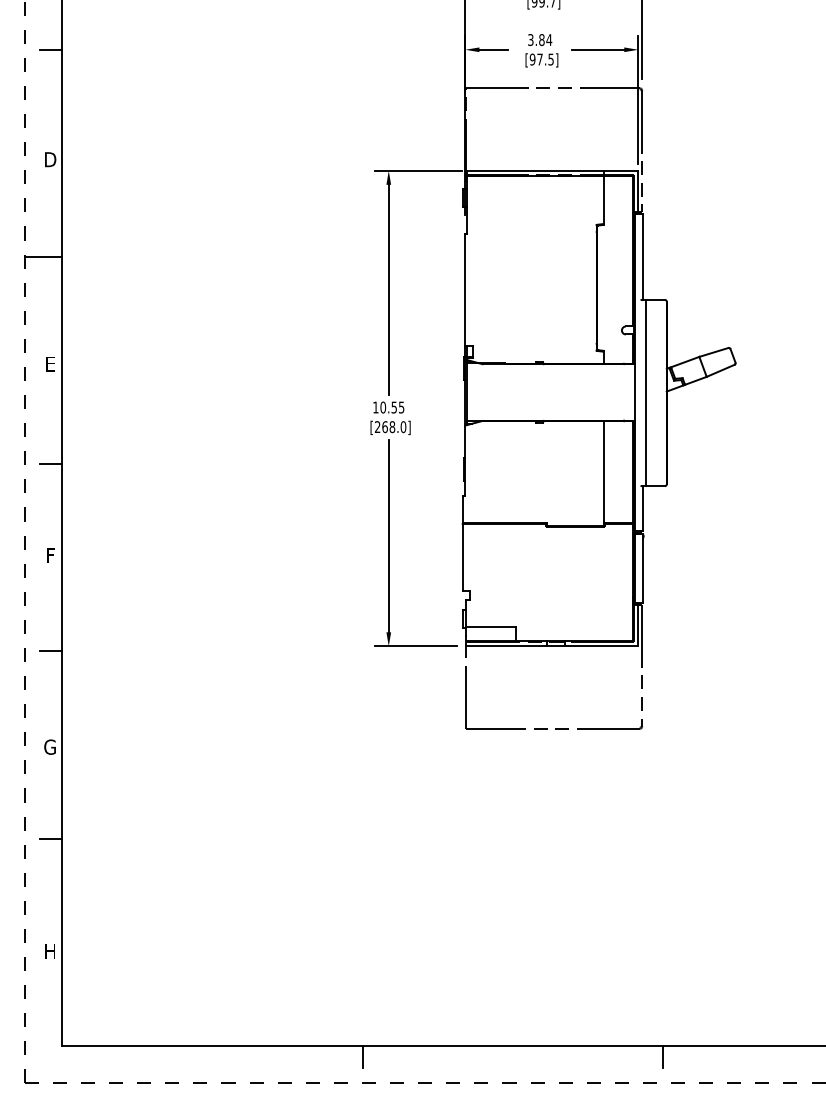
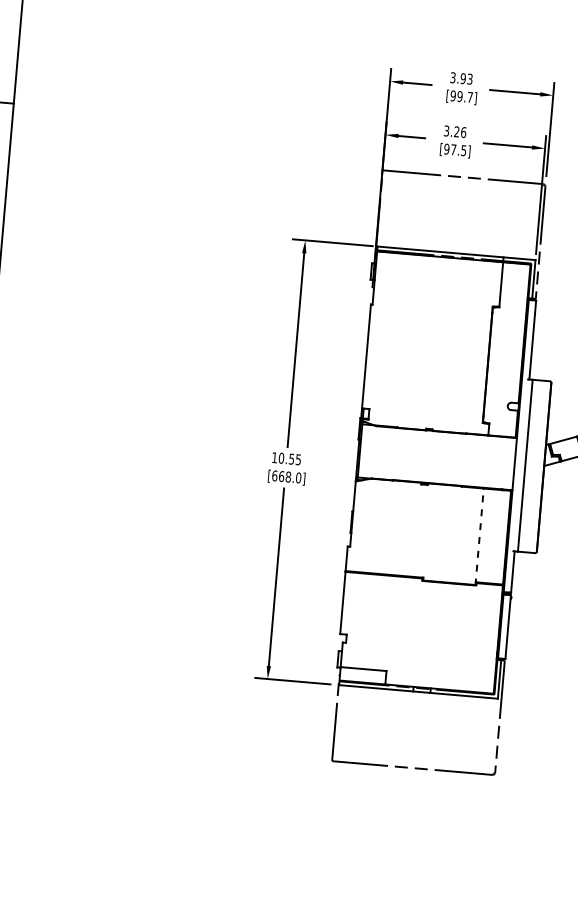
text: (545, 39) -> (460, 131), 3.84 -> 3.26
text: (377, 427) -> (274, 476), [268.0] -> [668.0]
line: (603, 473) -> (479, 536), solid -> dashed

